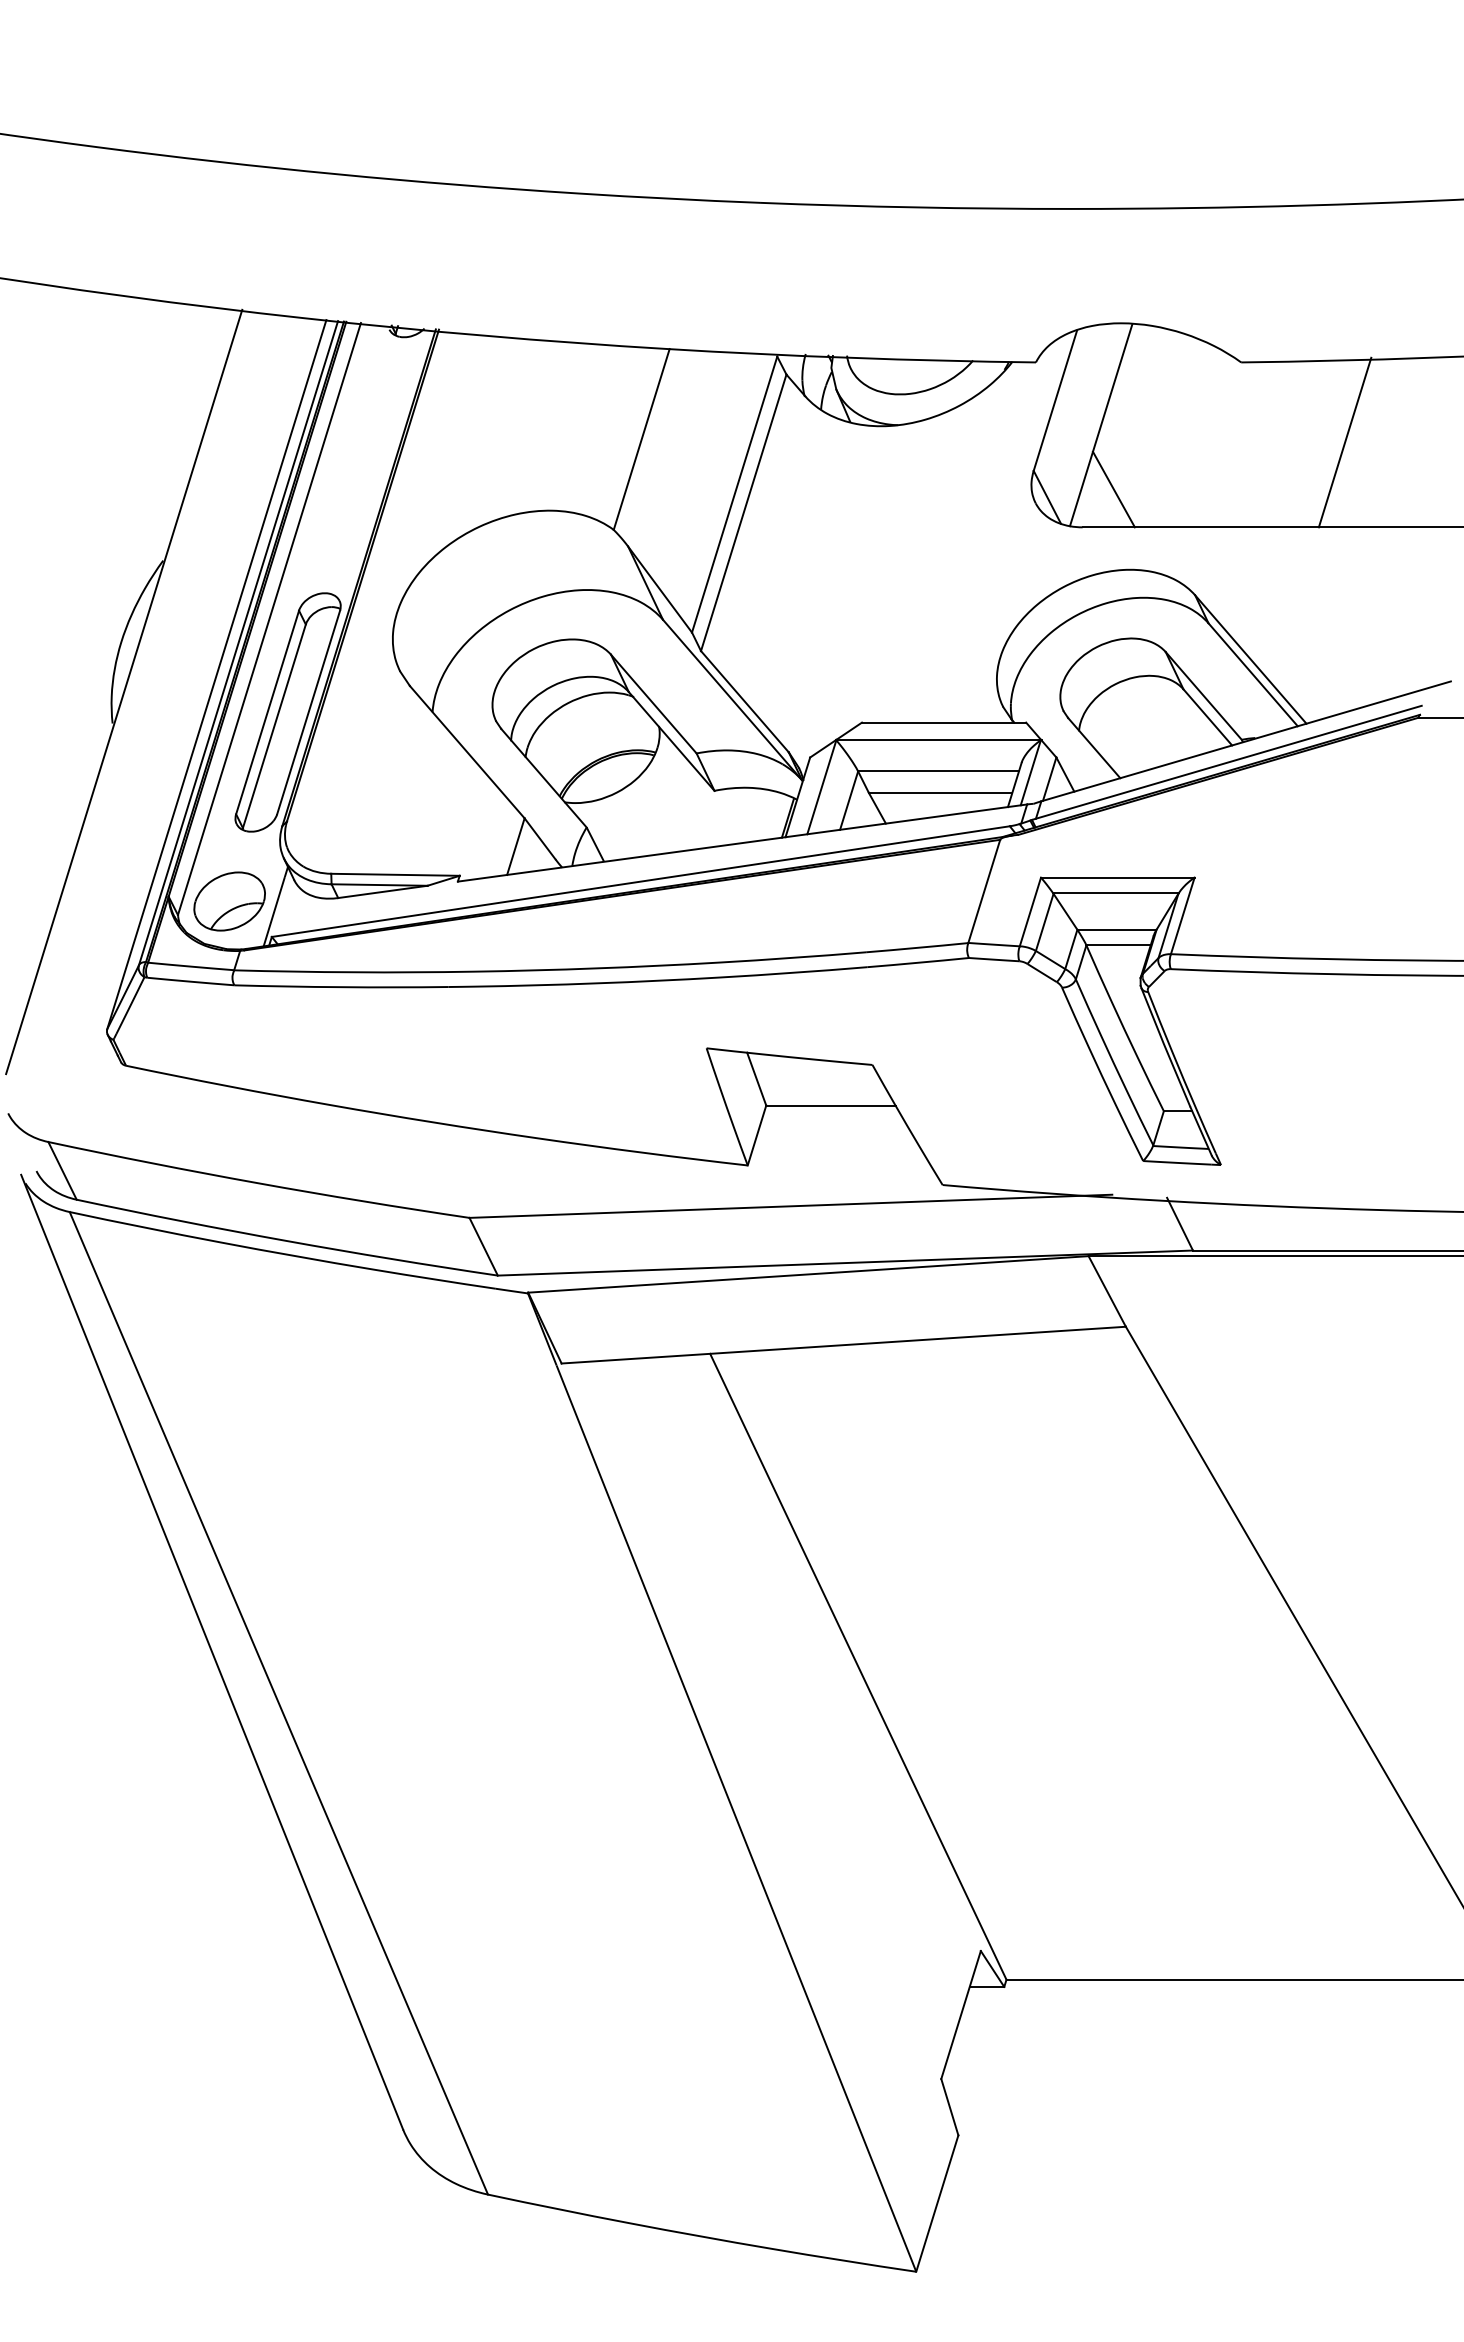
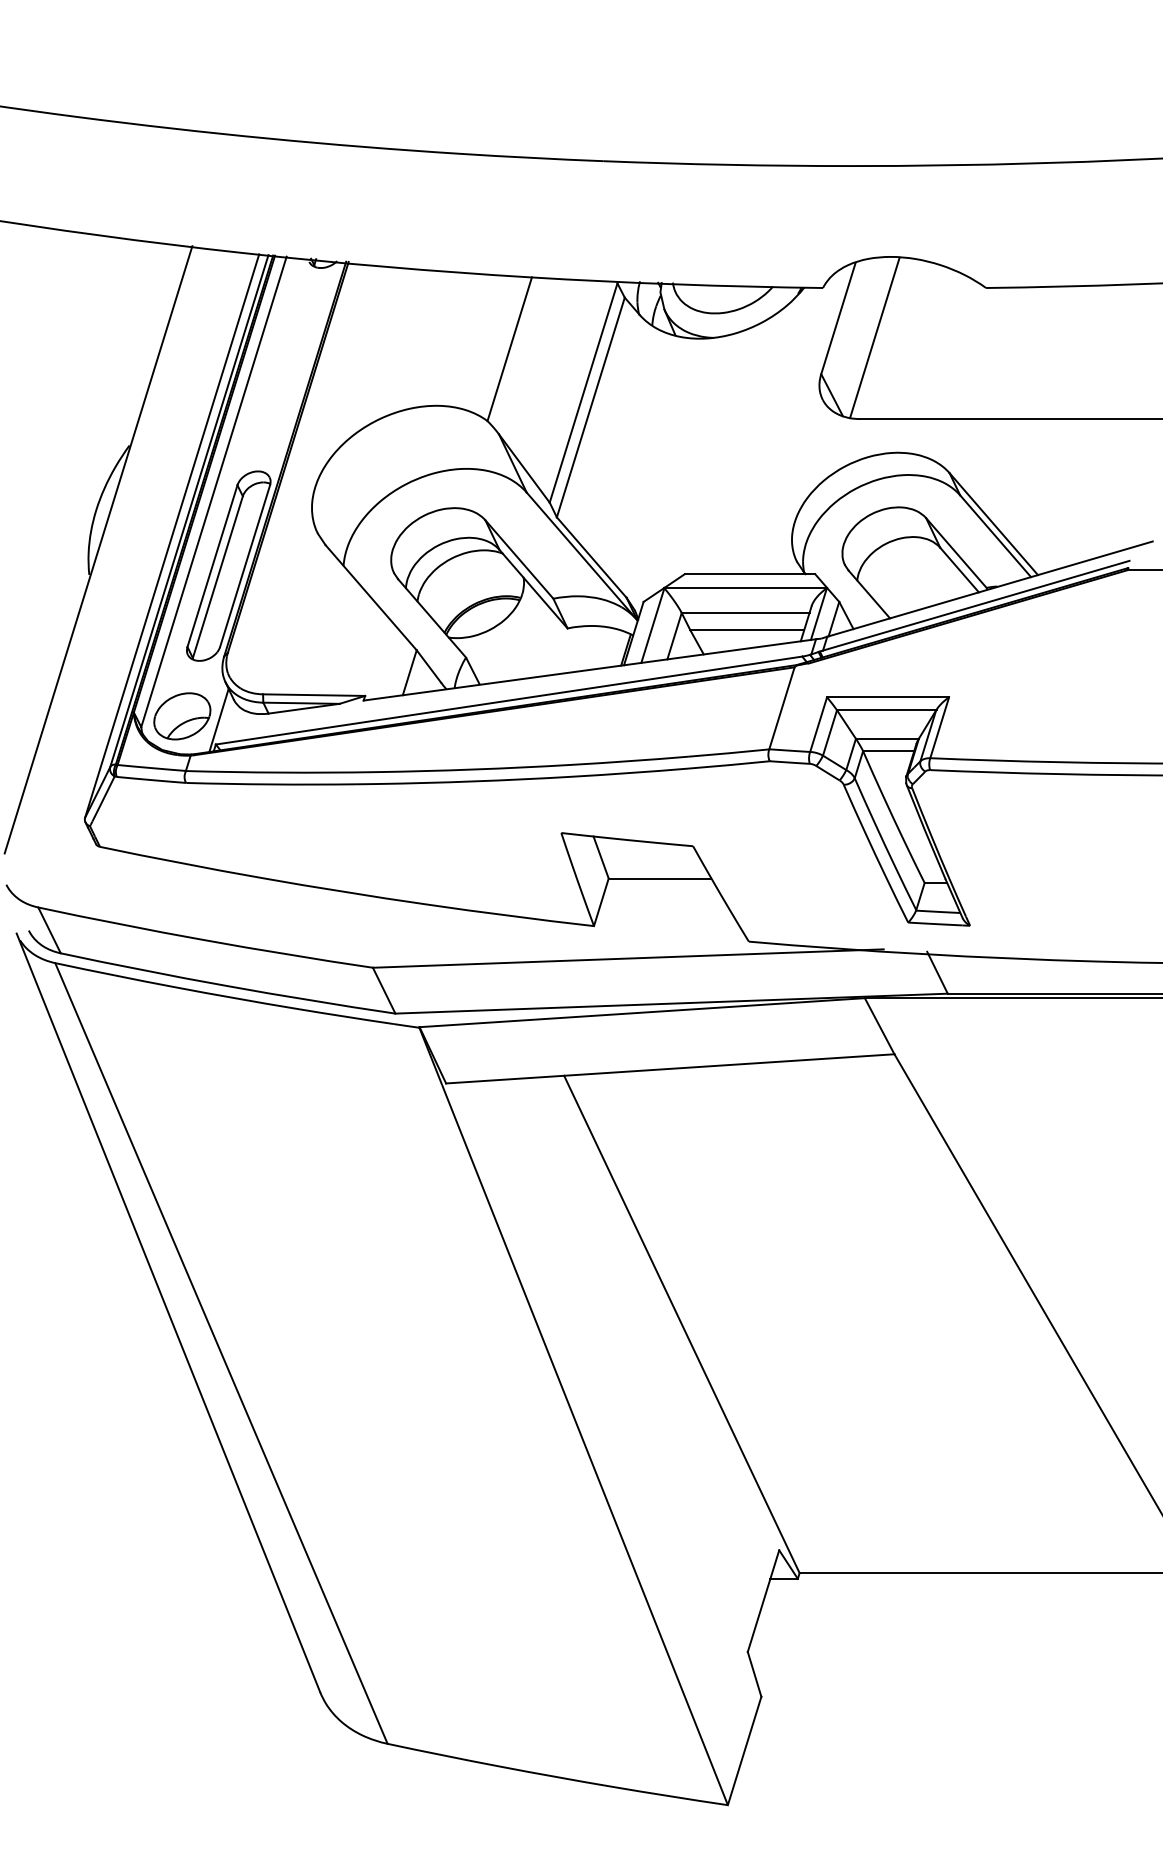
line: (1344, 442) -> (1068, 351), removed
line: (1113, 490) -> (884, 389), removed

